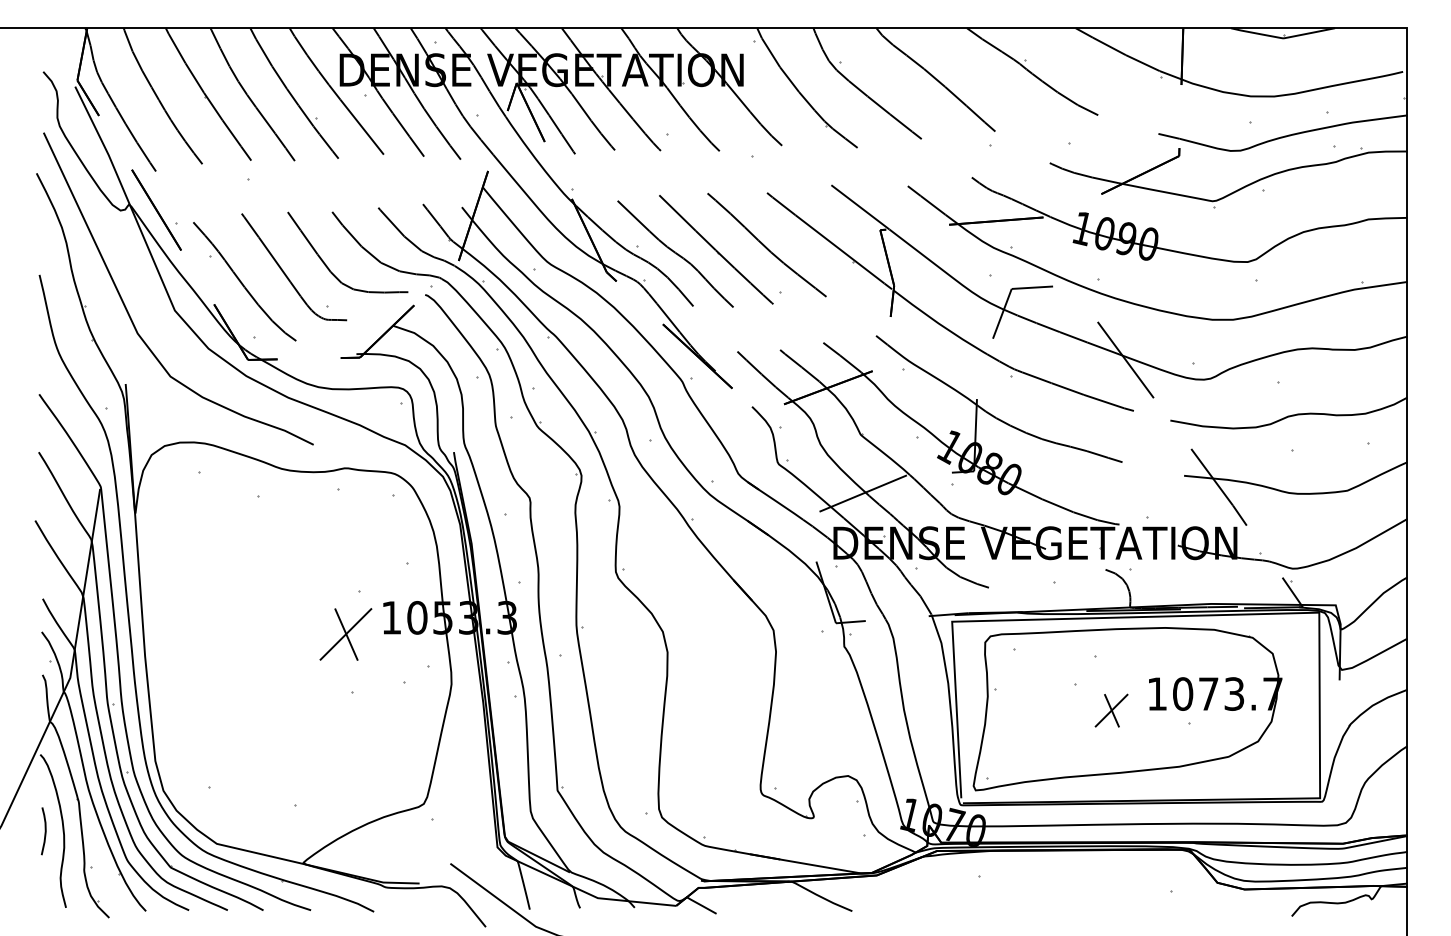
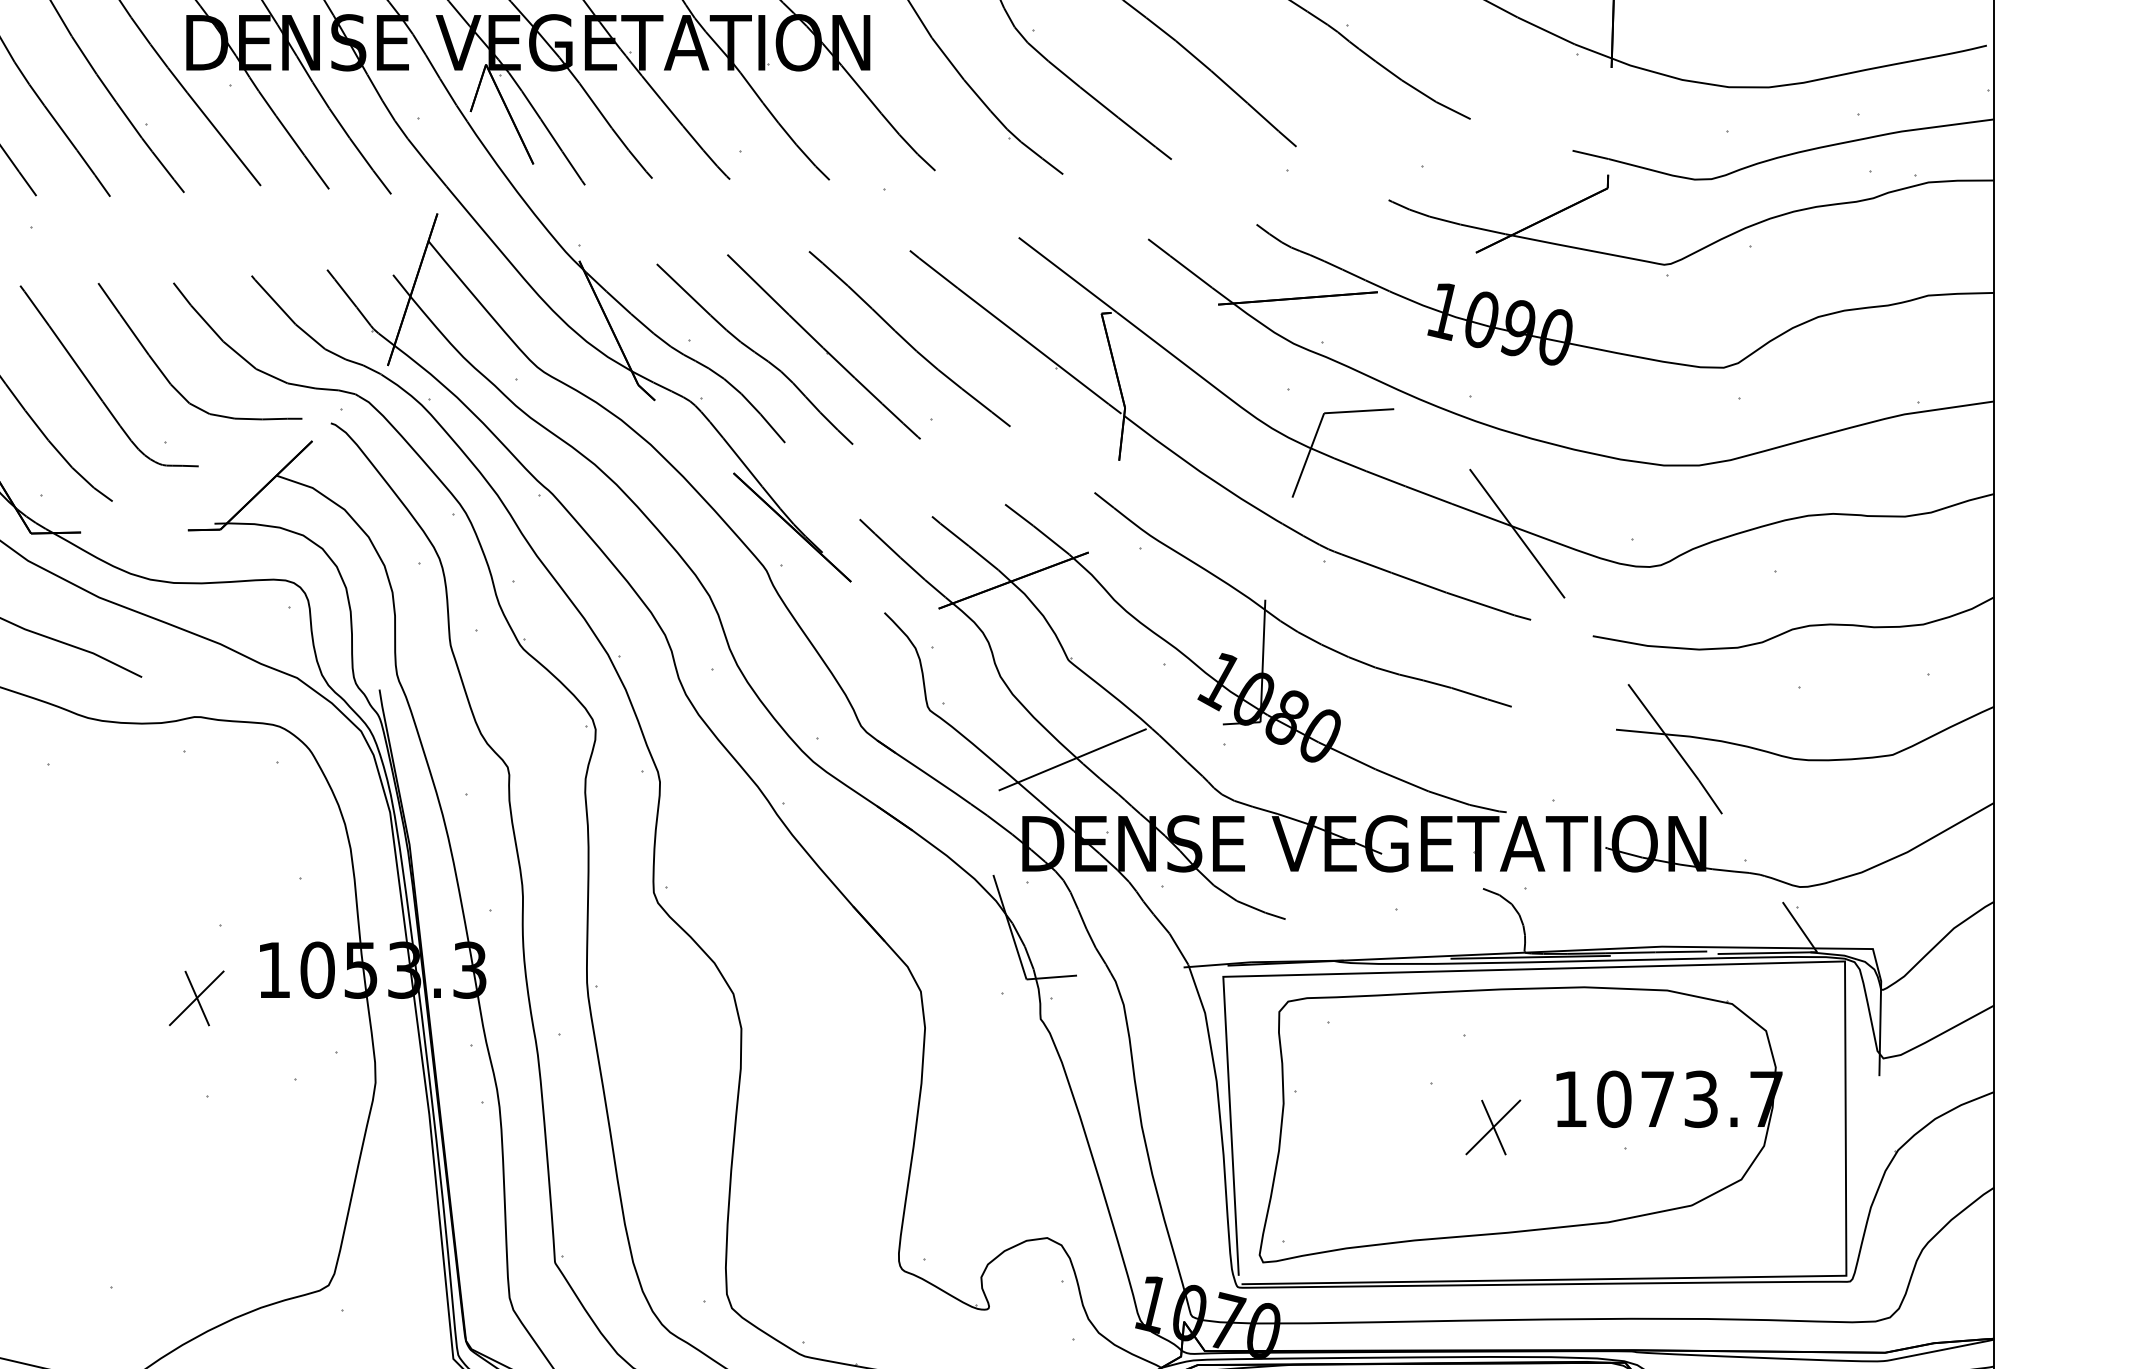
part: (345, 634) -> (195, 998), size x0.62

